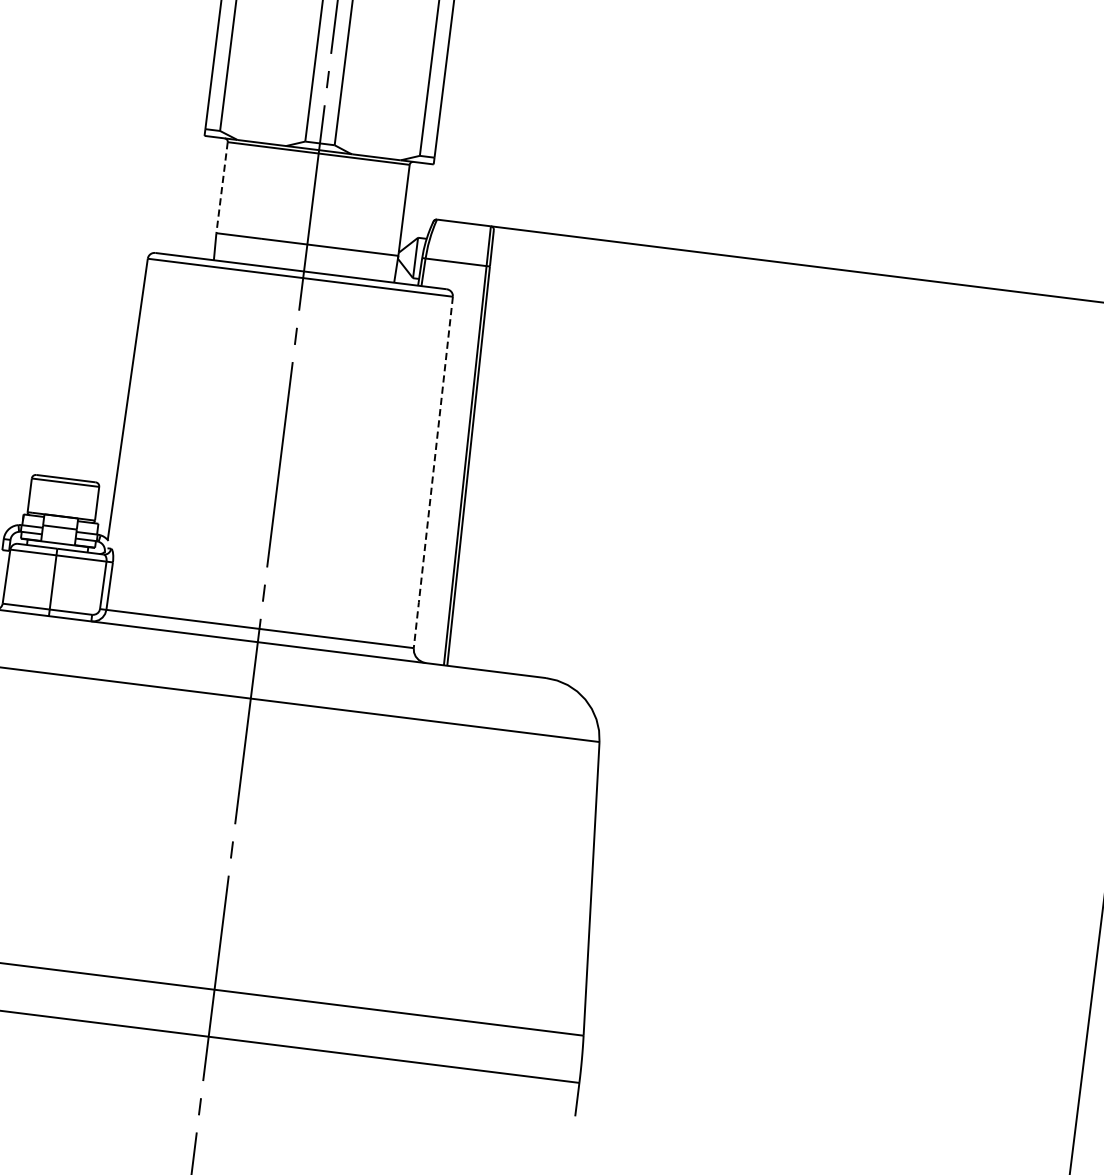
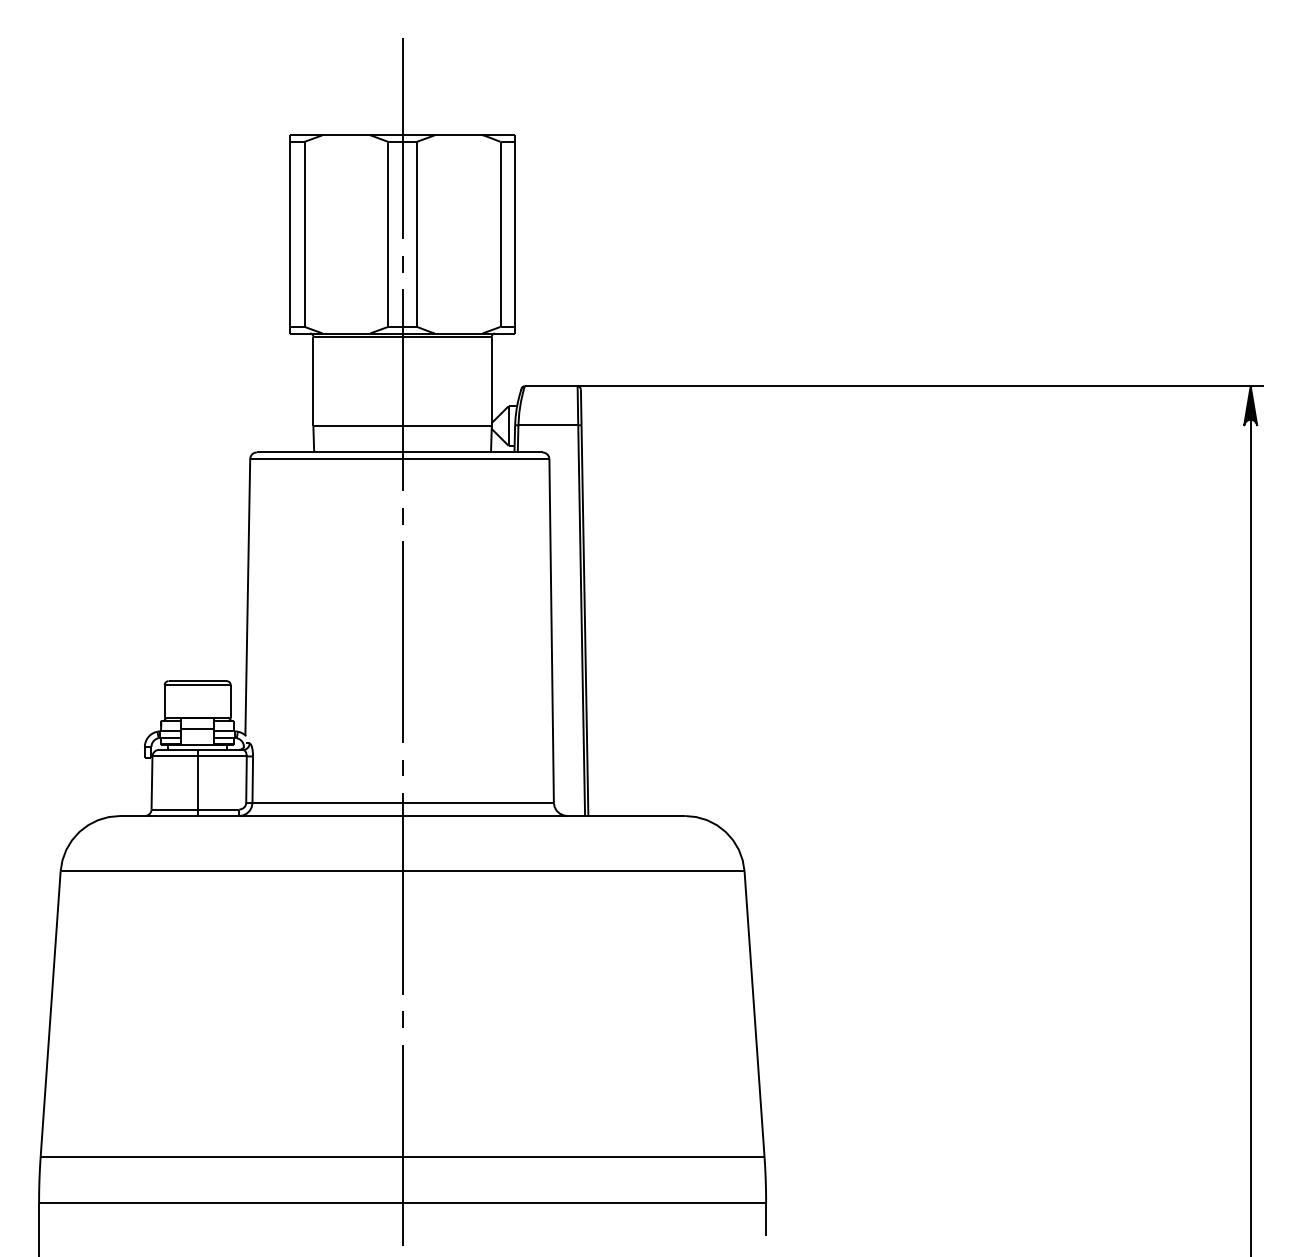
line: (222, 187) -> (313, 381), dashed -> solid
line: (433, 472) -> (551, 631), dashed -> solid

